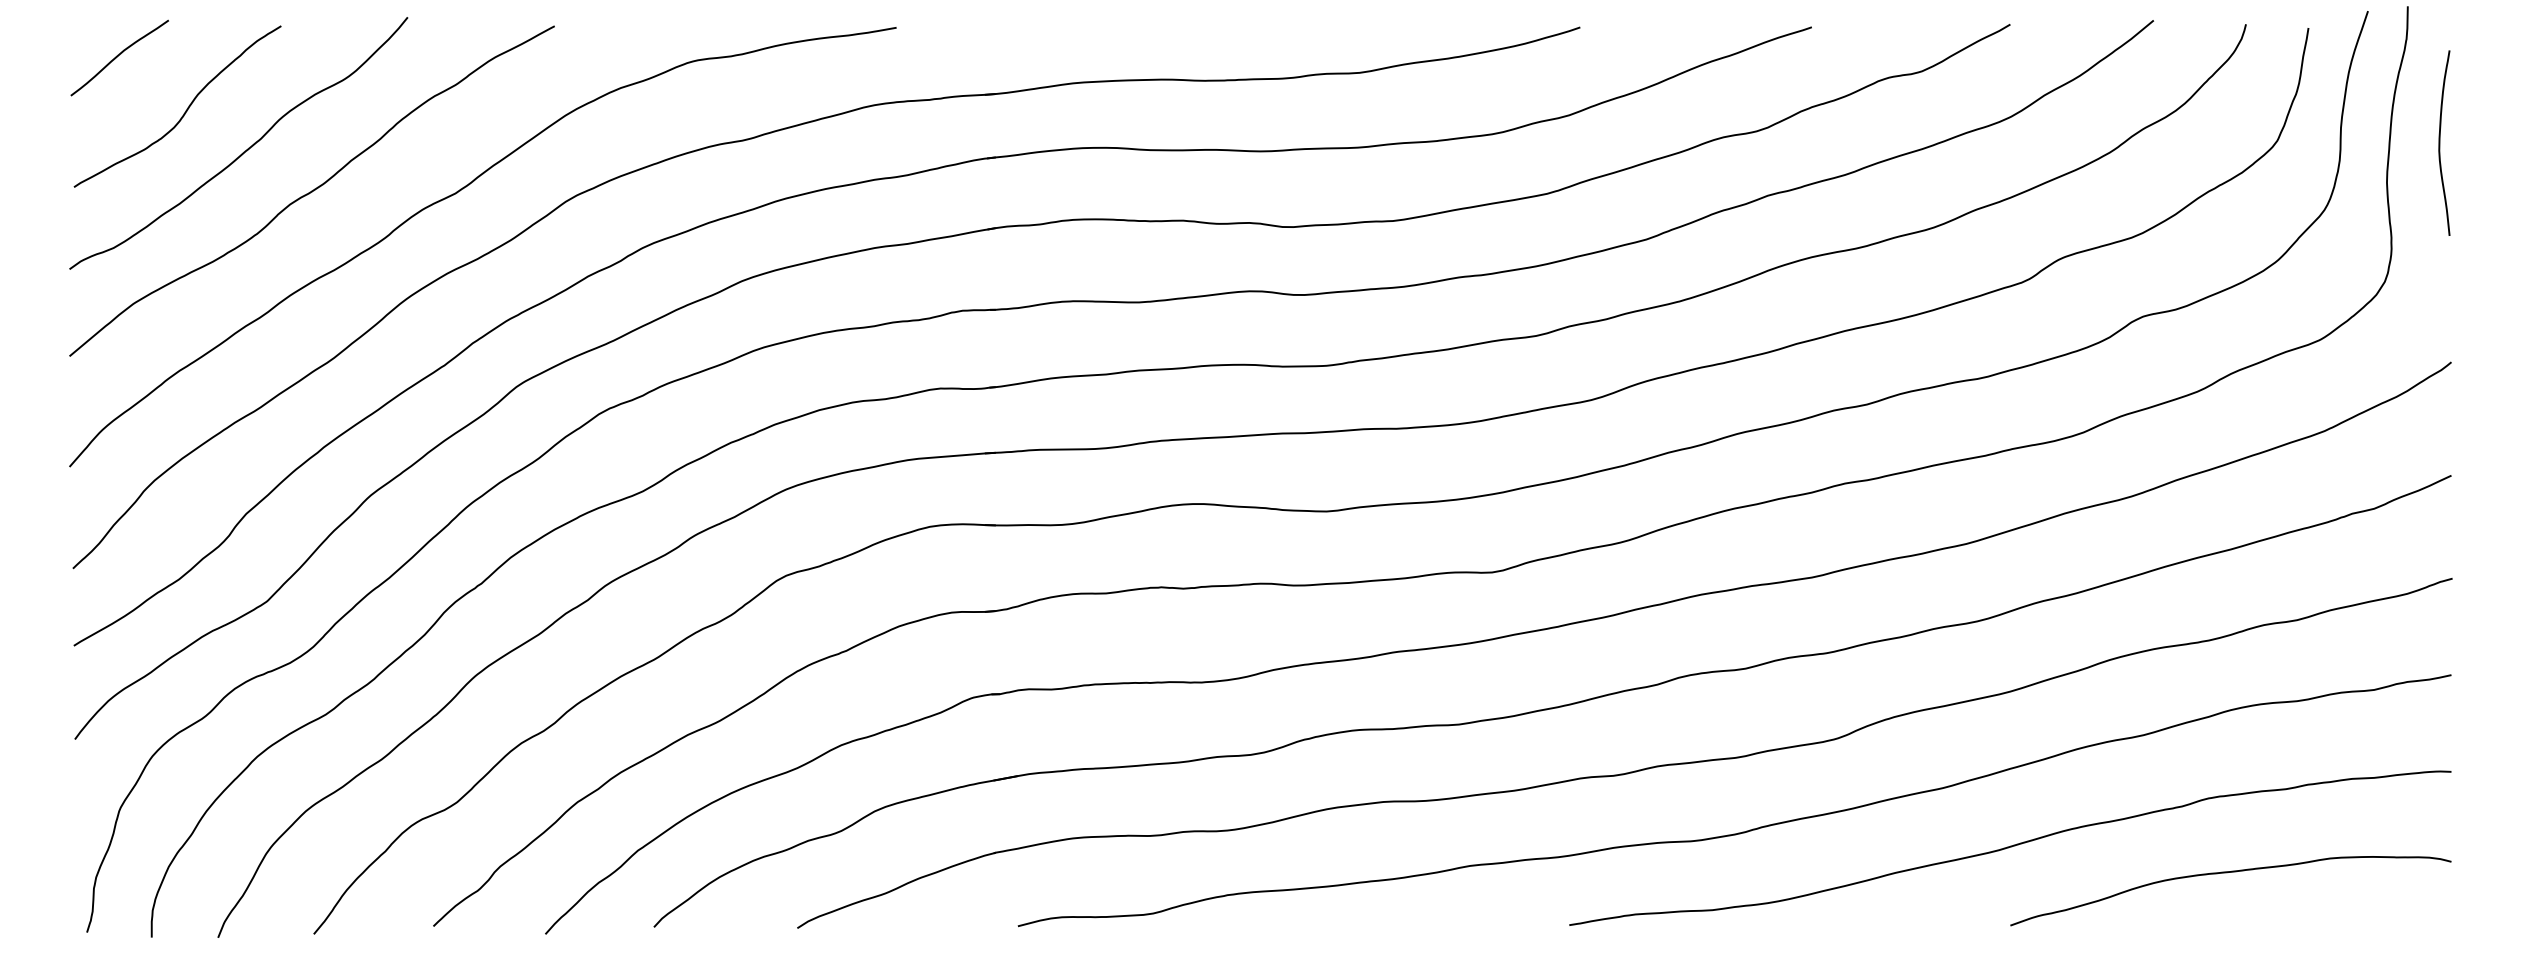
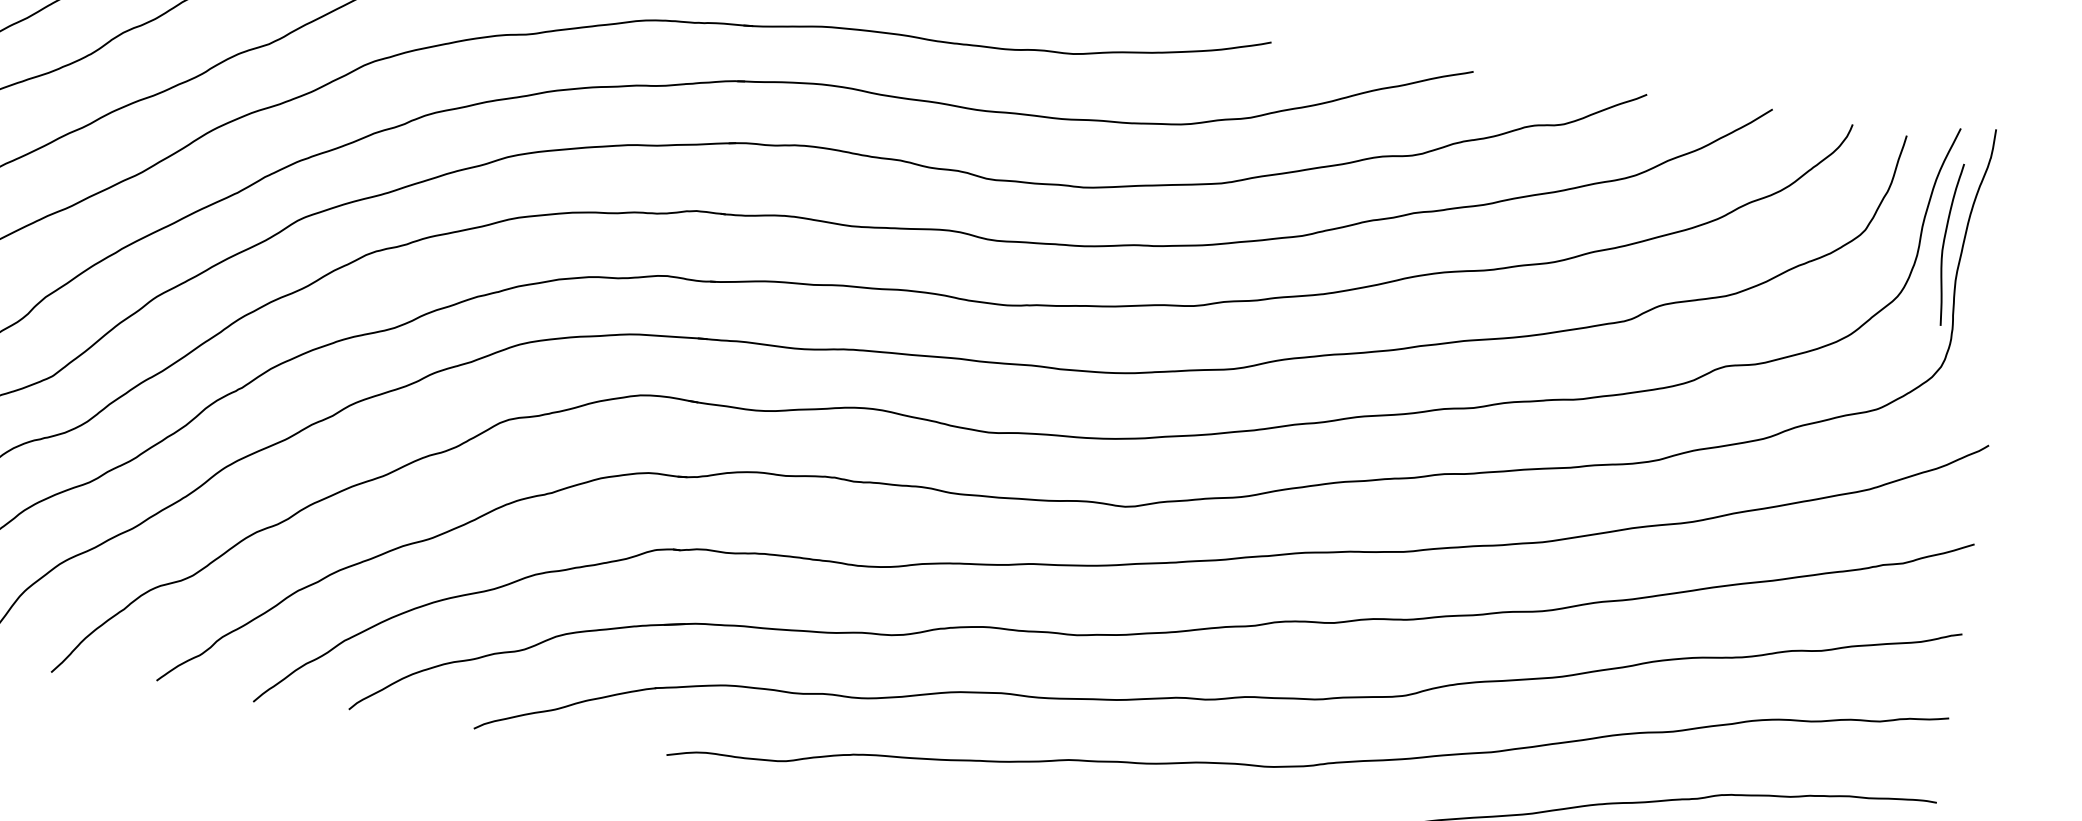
curve: (2440, 142) -> (1944, 243), moved

